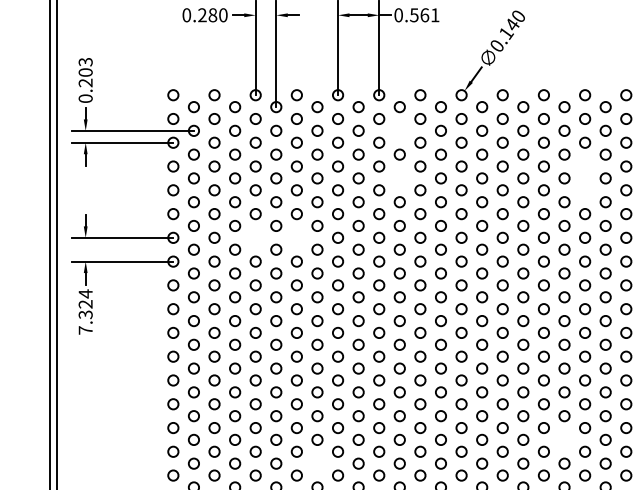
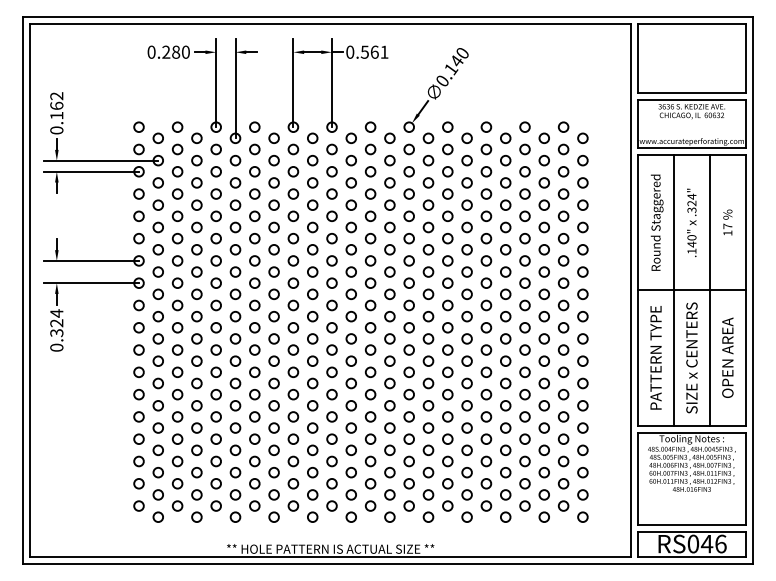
text: (85, 72) -> (56, 105), 0.203 -> 0.162
circle: (398, 130) -> (350, 160), added
circle: (584, 165) -> (524, 193), added
circle: (398, 177) -> (350, 204), added
circle: (584, 189) -> (524, 215), added
circle: (254, 237) -> (215, 260), added
circle: (296, 237) -> (254, 260), added
text: (85, 330) -> (56, 347), 7.324 -> 0.324
circle: (564, 440) -> (505, 450), added
circle: (316, 463) -> (273, 472), added

